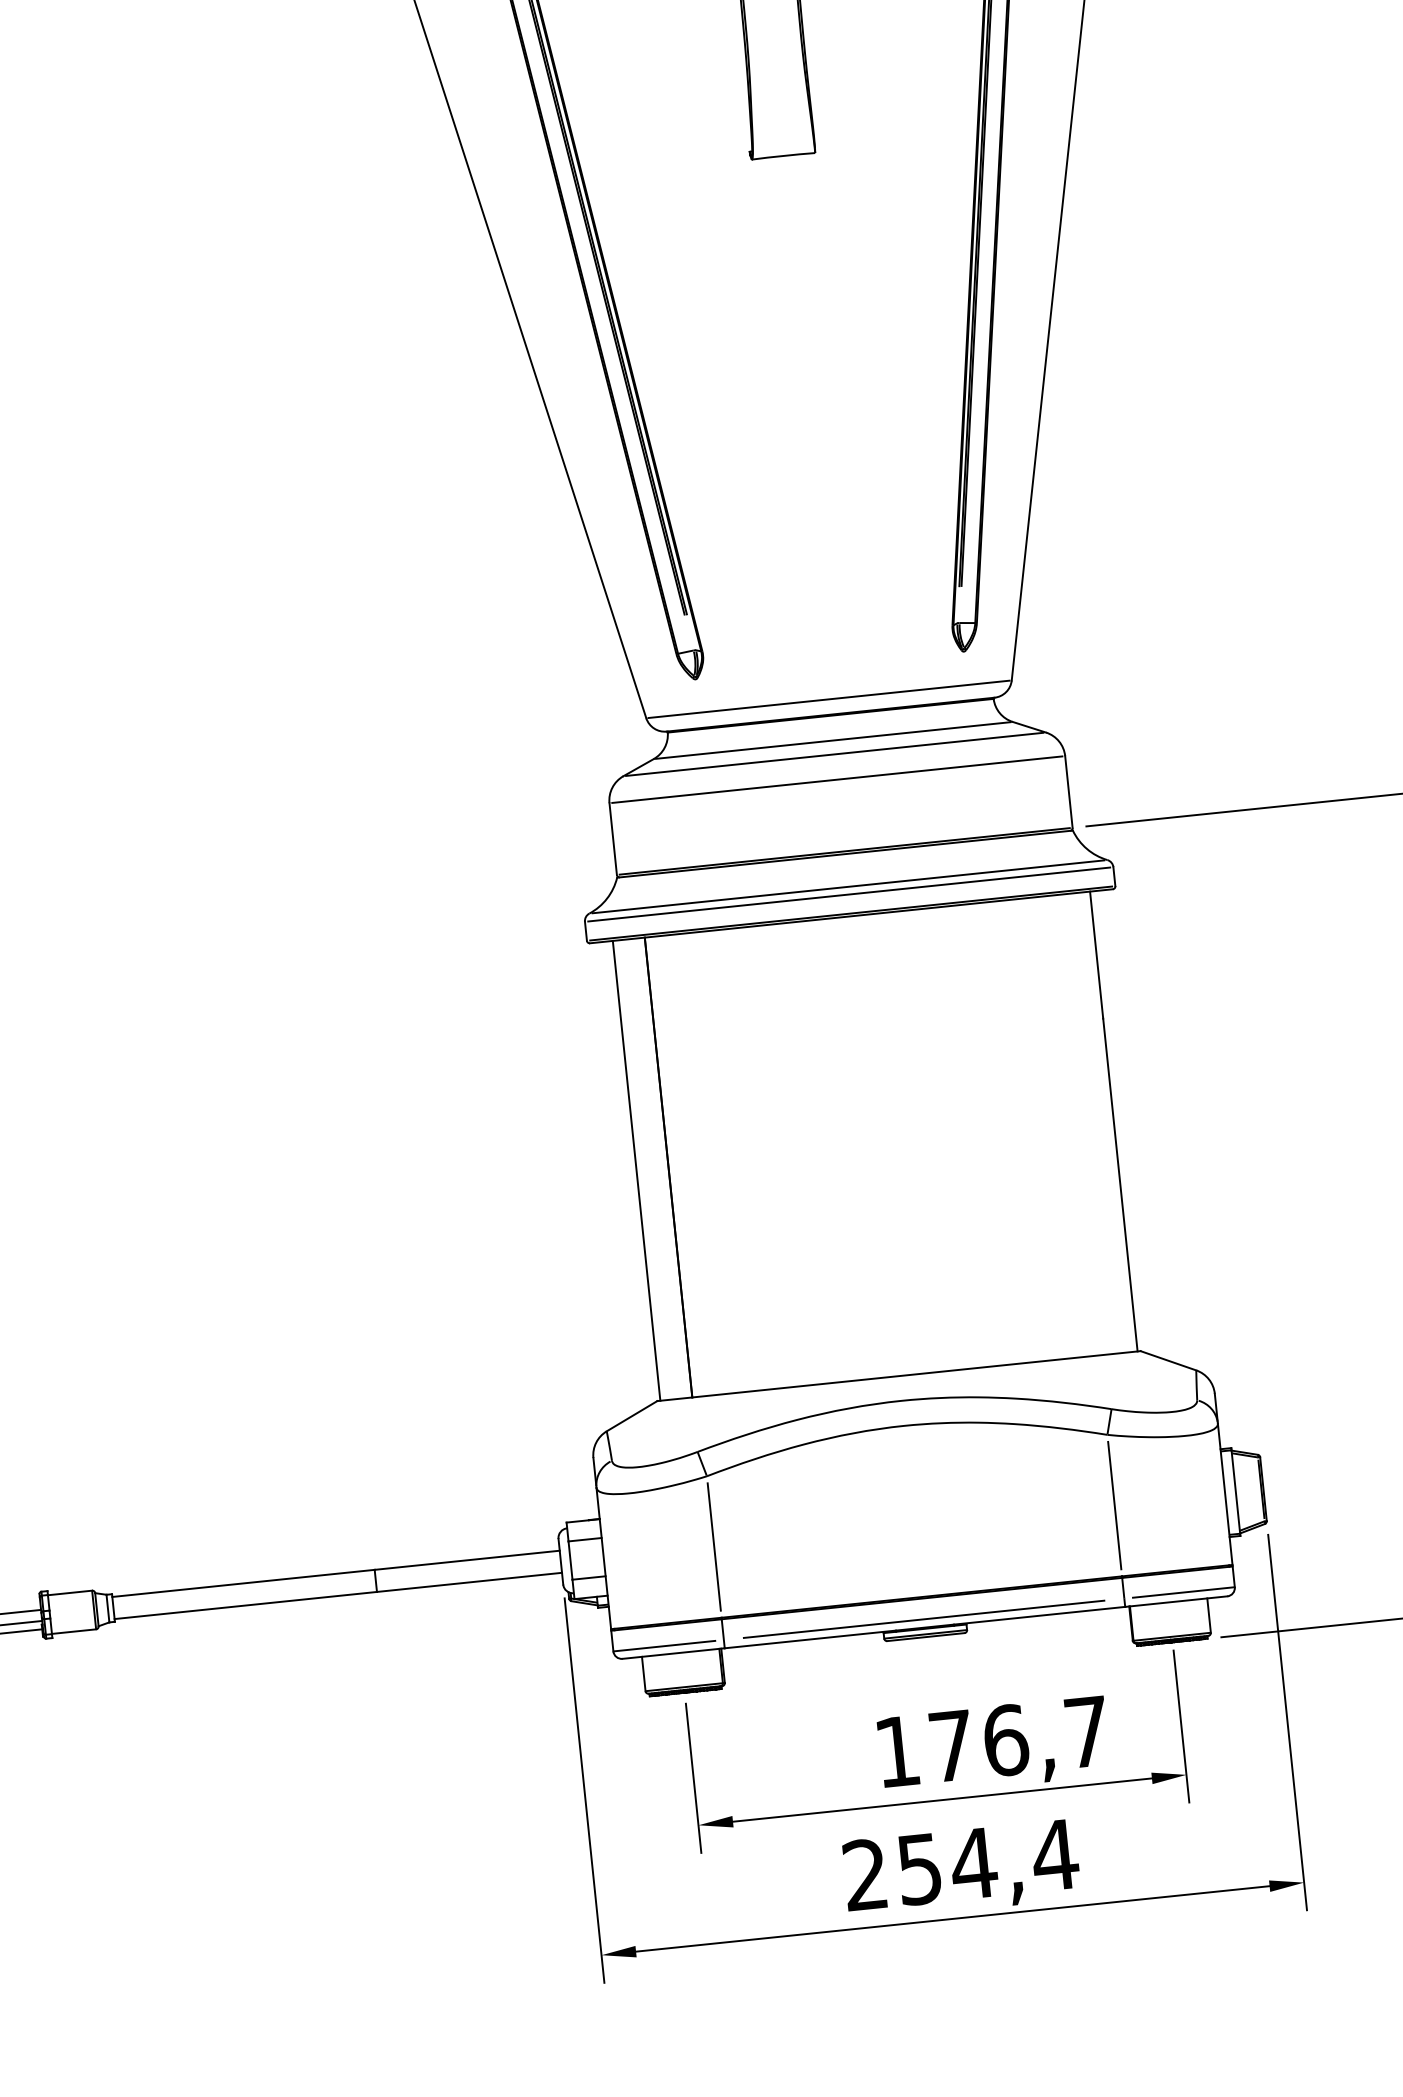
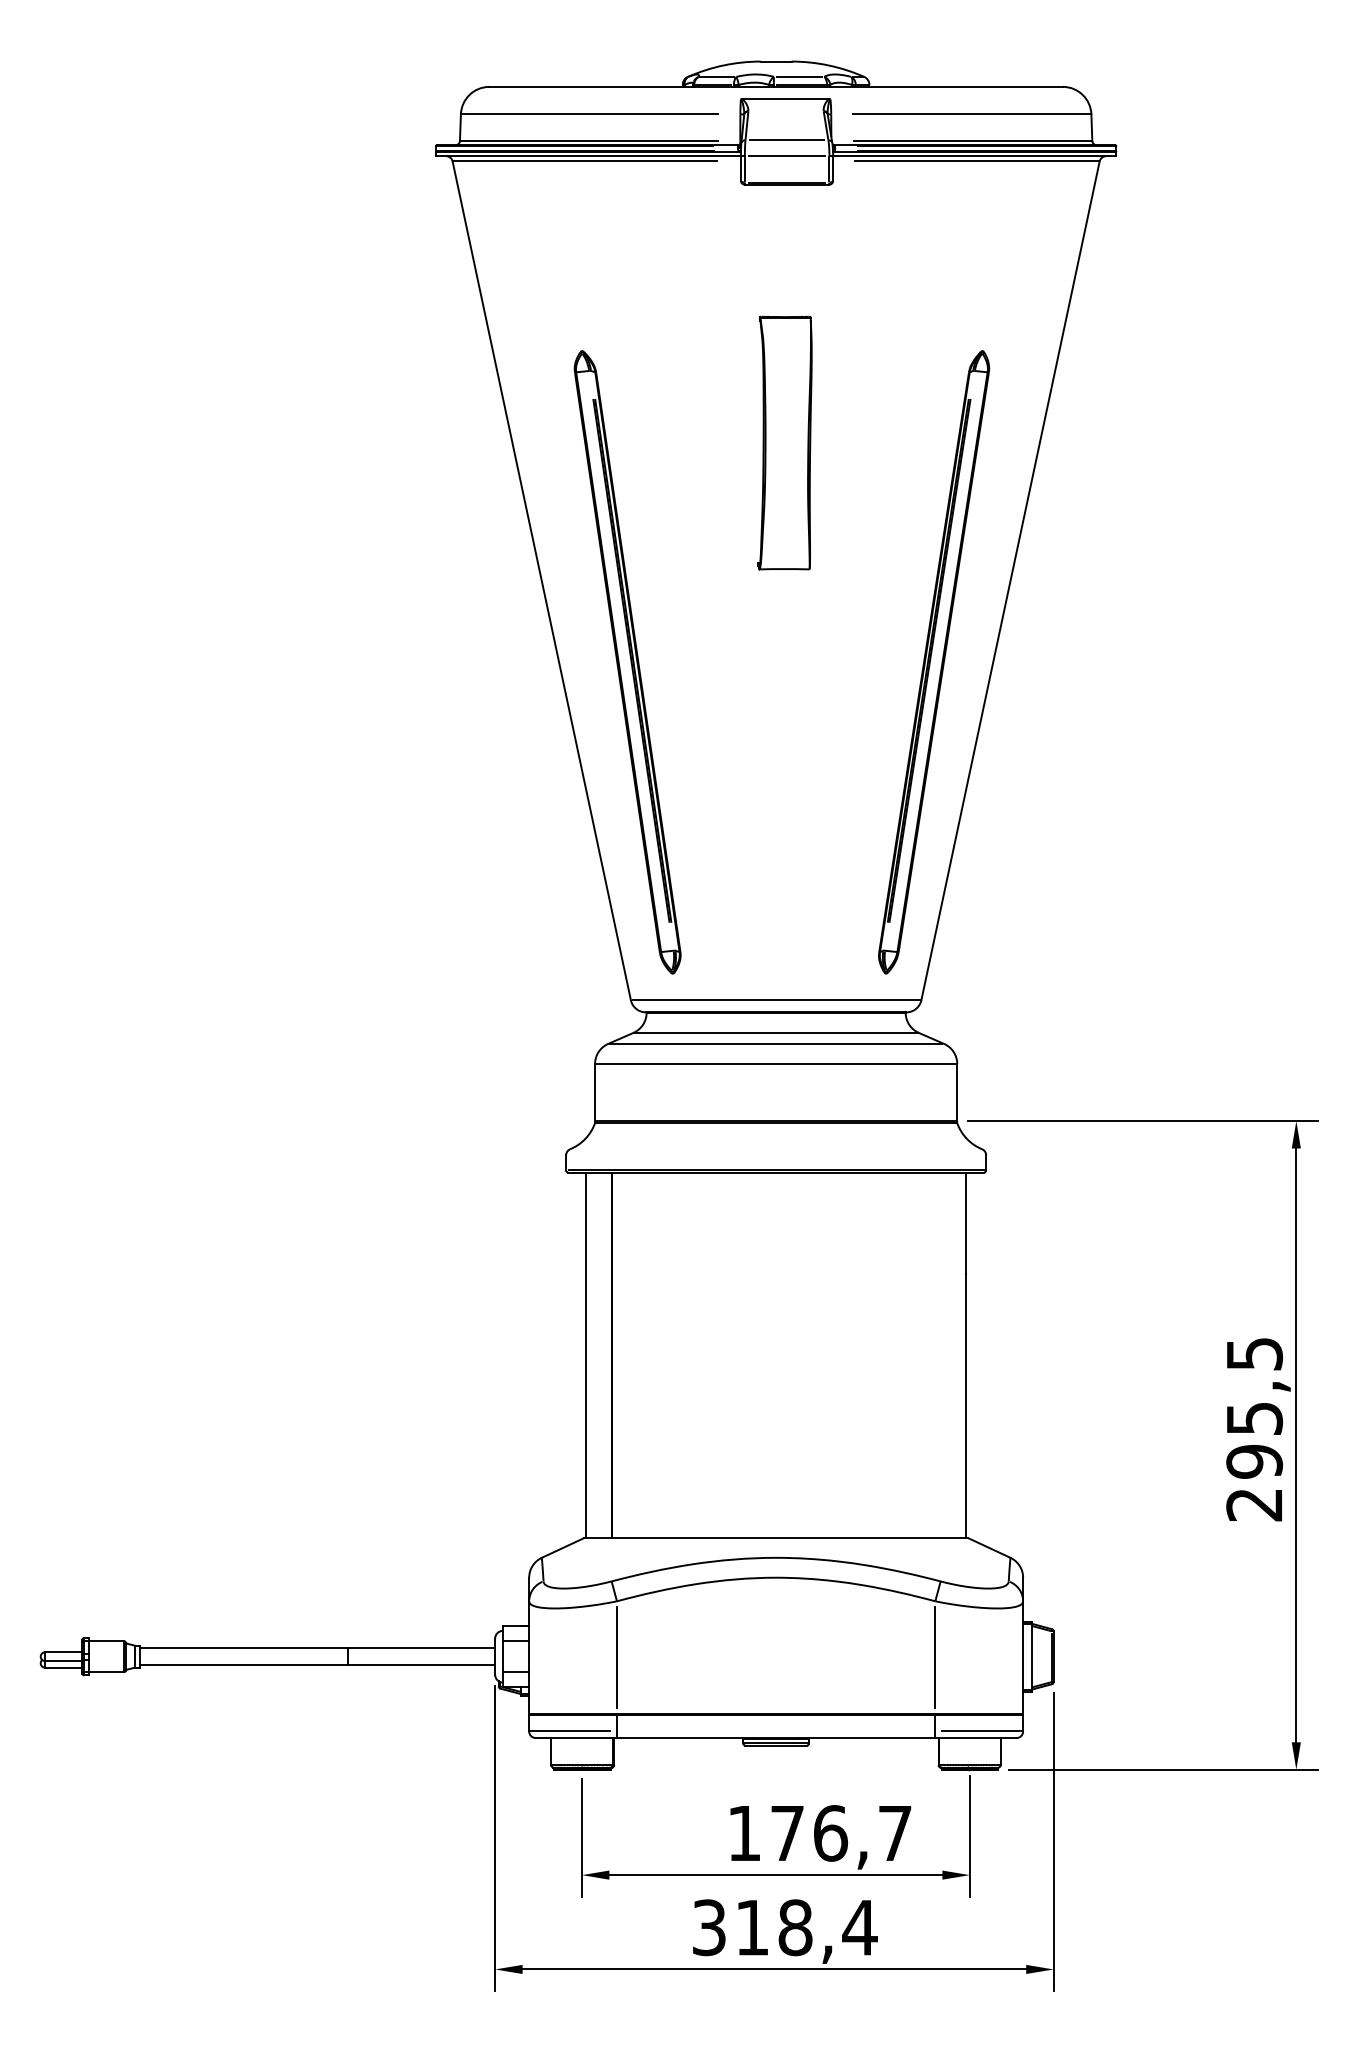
line: (847, 887) -> (775, 1149), removed
line: (848, 894) -> (775, 1155), removed
line: (923, 1619) -> (775, 1731), removed
text: (921, 1868) -> (753, 1927), 254,4 -> 318,4

